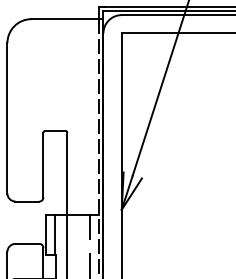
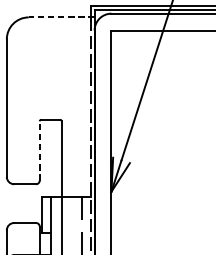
line: (67, 19) -> (61, 17), solid -> dashed
line: (43, 164) -> (39, 150), solid -> dashed

